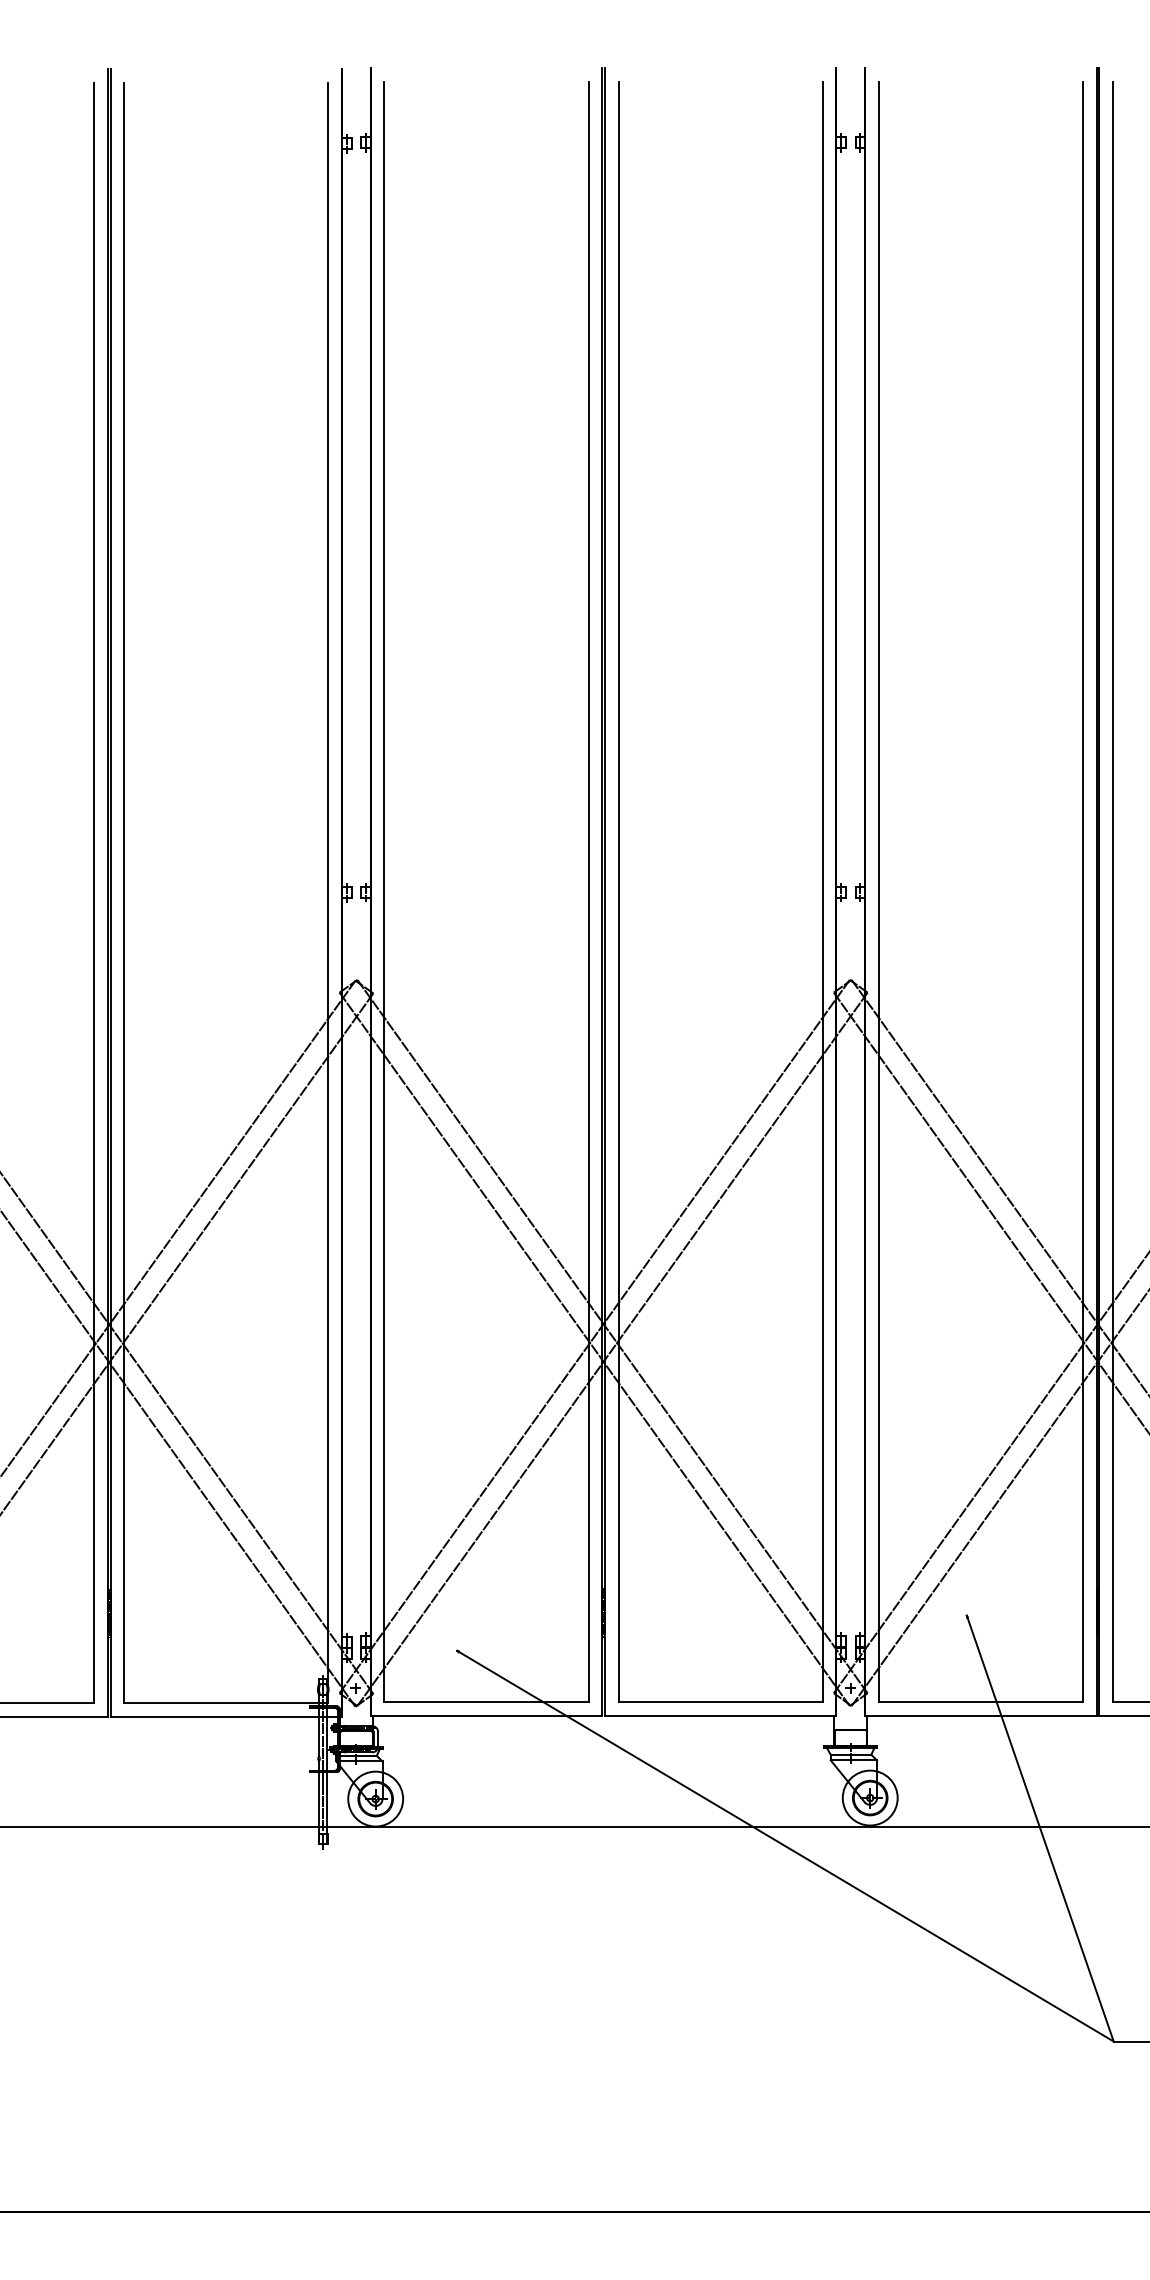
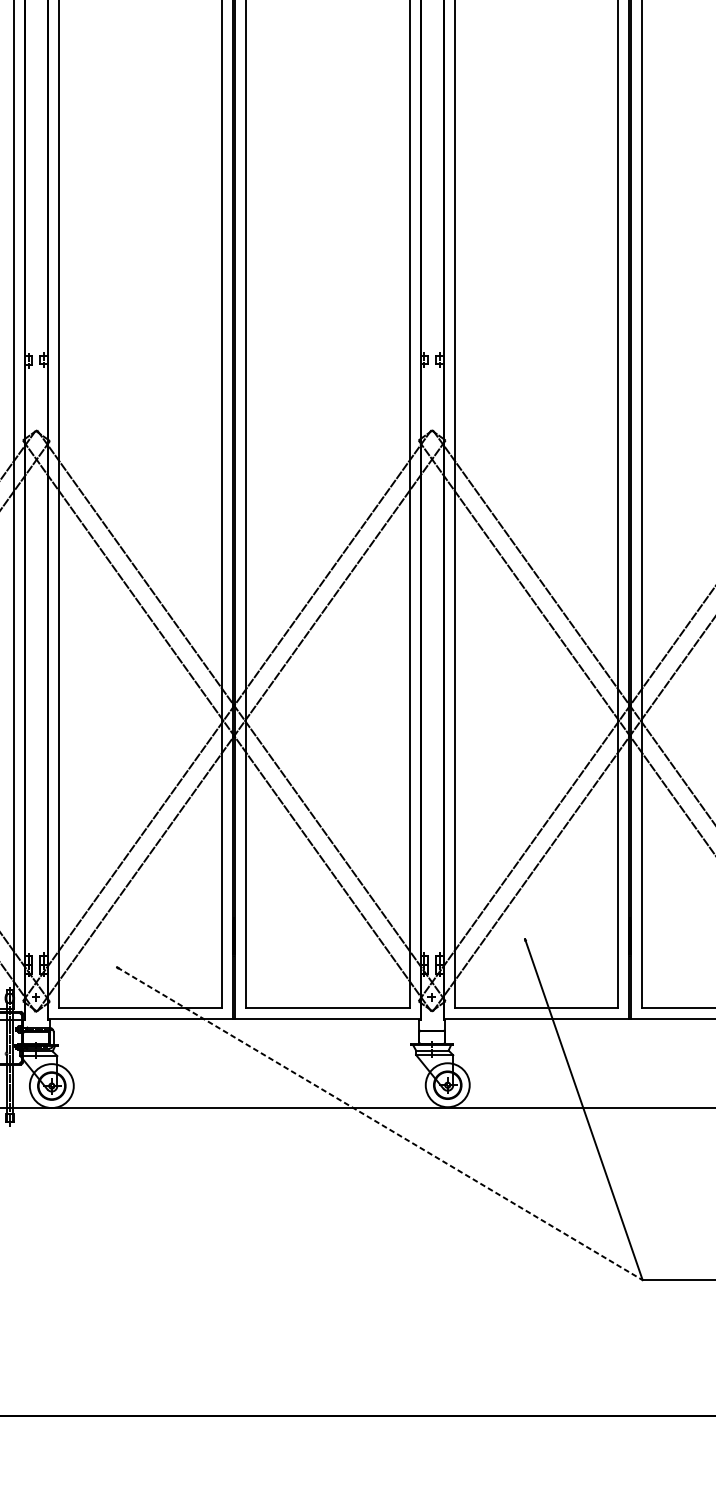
line: (785, 1846) -> (379, 1124), solid -> dashed

